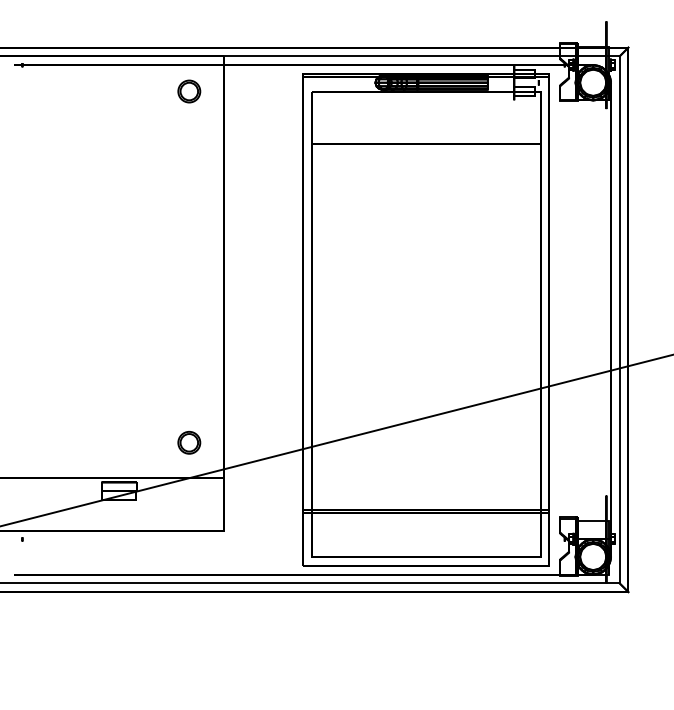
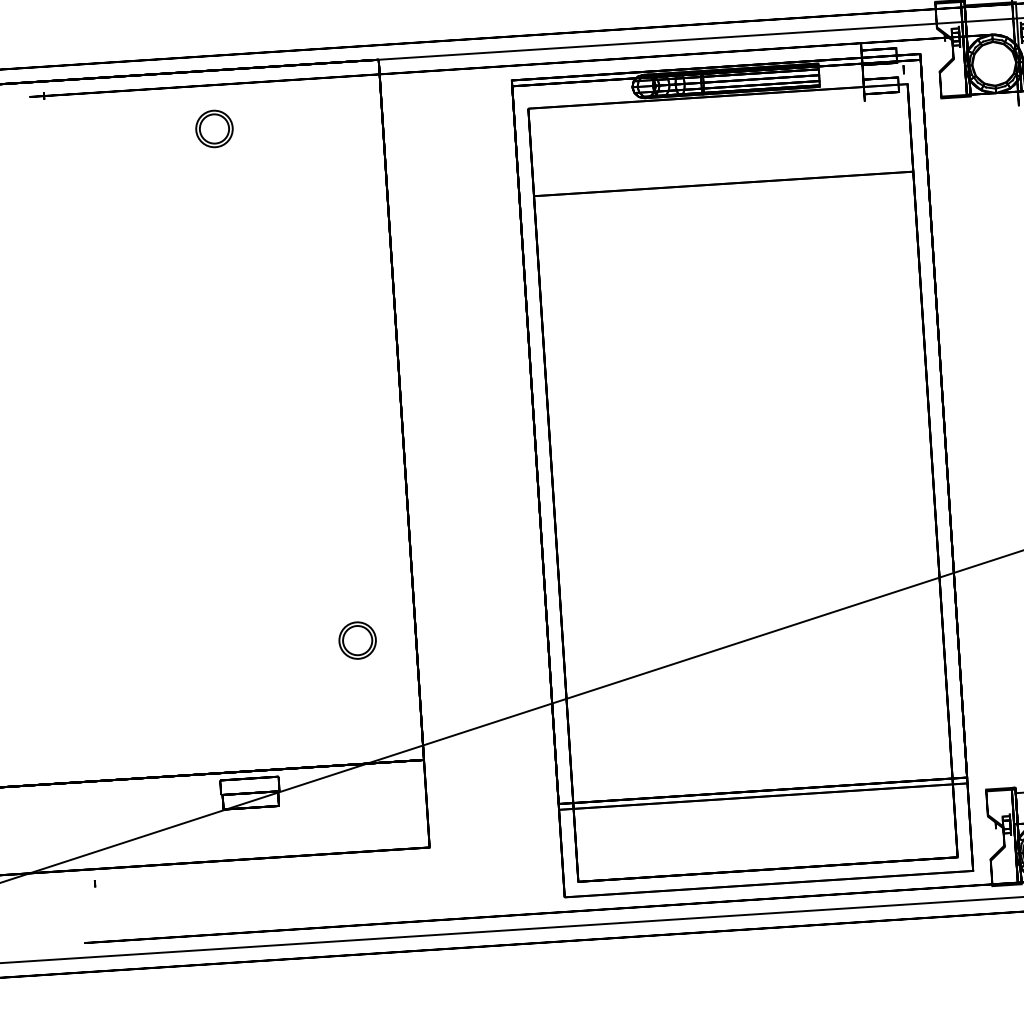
part: (189, 91) -> (214, 128), moved
part: (189, 442) -> (357, 640), moved

